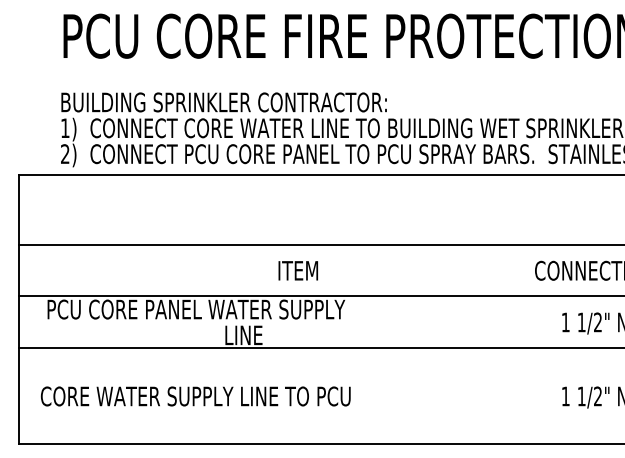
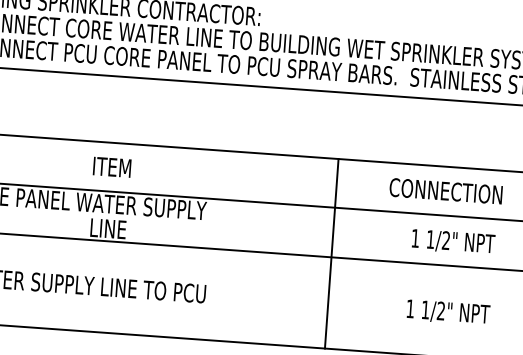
text: (297, 270) -> (111, 166), moved
line: (479, 344) -> (331, 253), added

